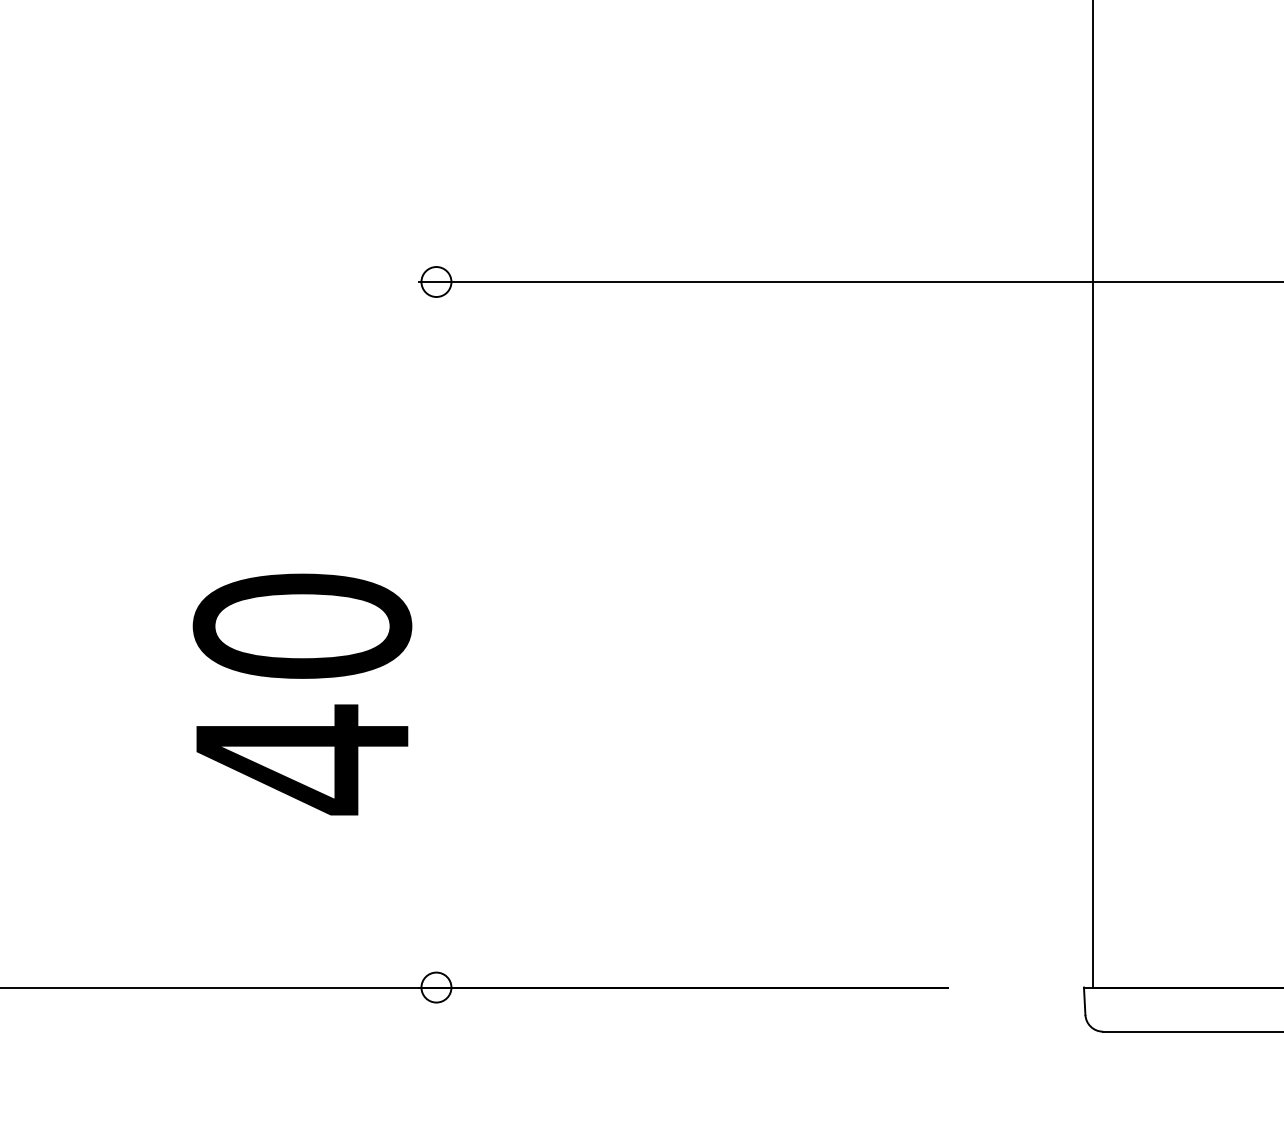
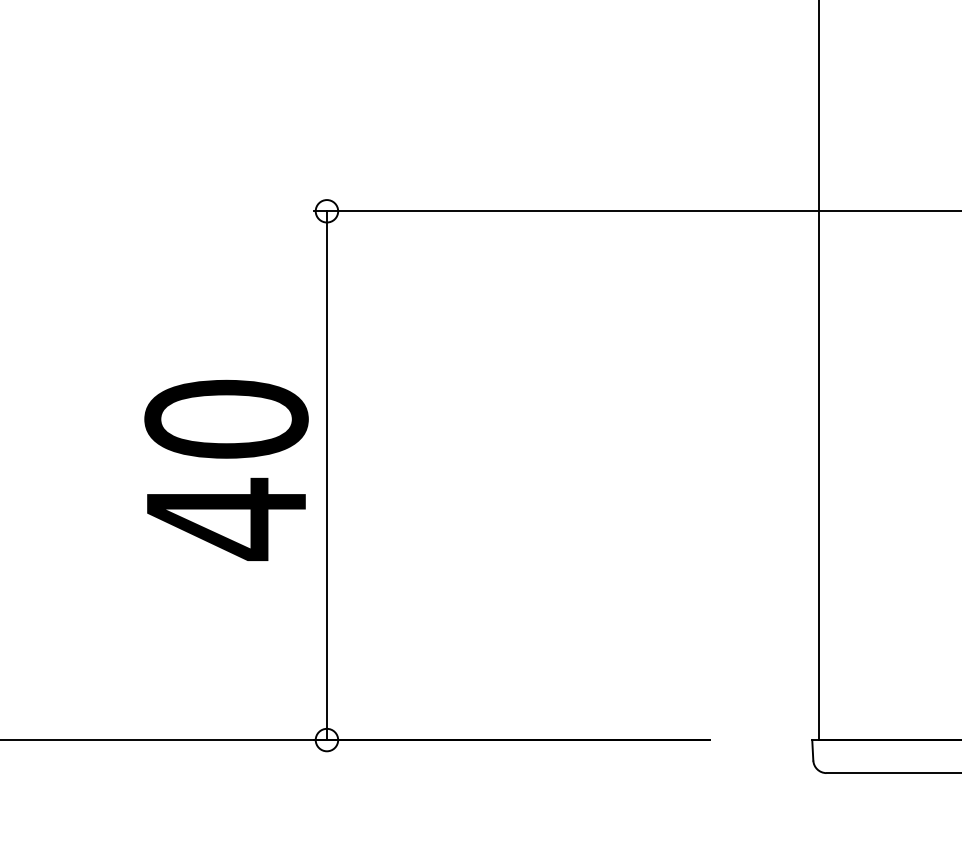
line: (435, 634) -> (326, 475), added
text: (302, 693) -> (226, 469), moved

